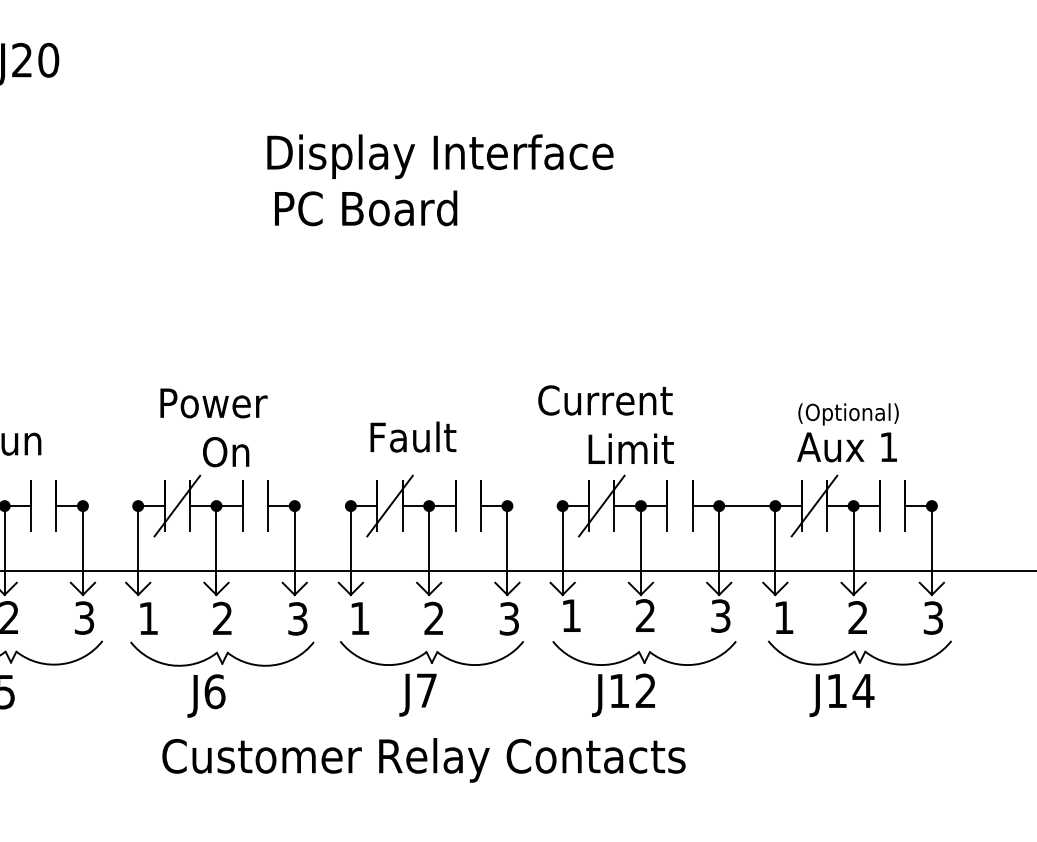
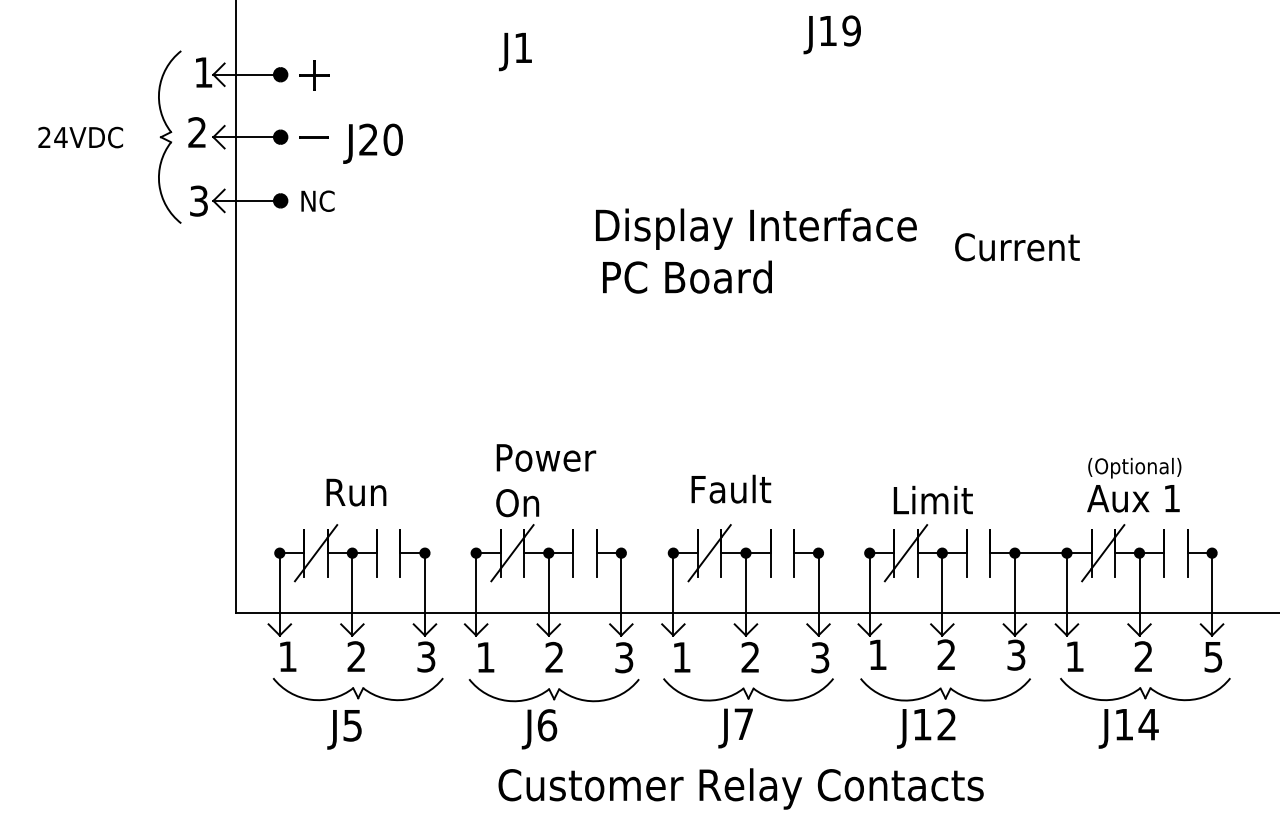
text: (605, 400) -> (1017, 247), moved
text: (225, 452) -> (517, 503), moved
text: (933, 617) -> (1213, 656), 3 -> 5

